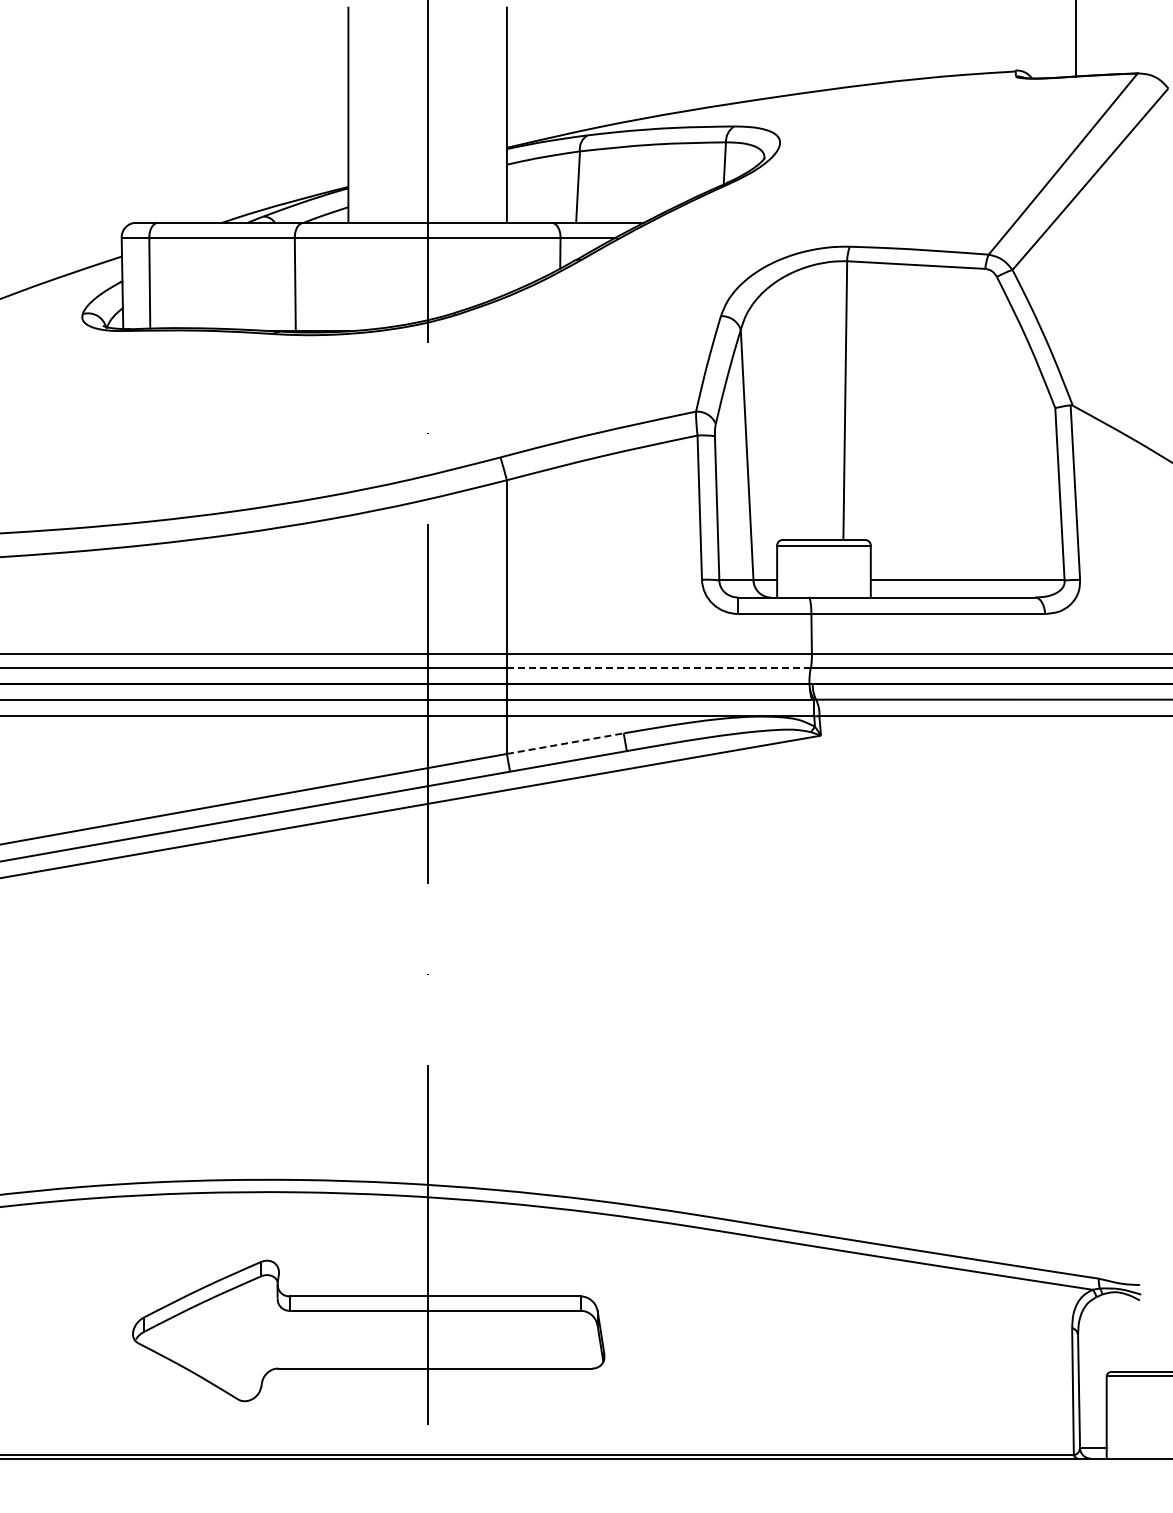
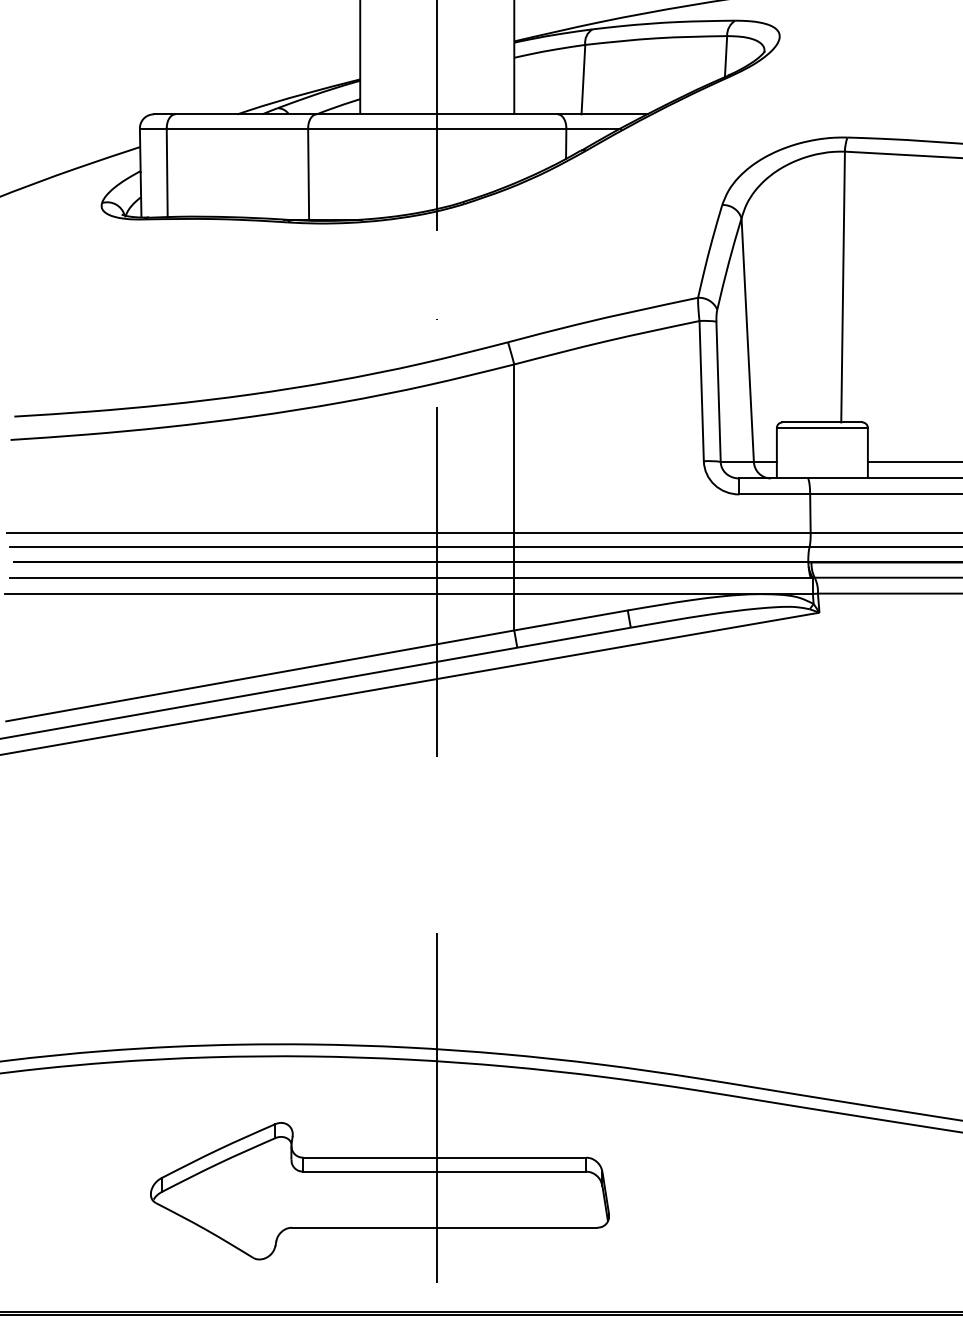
line: (658, 667) -> (661, 546), dashed -> solid
line: (565, 743) -> (571, 620), dashed -> solid

